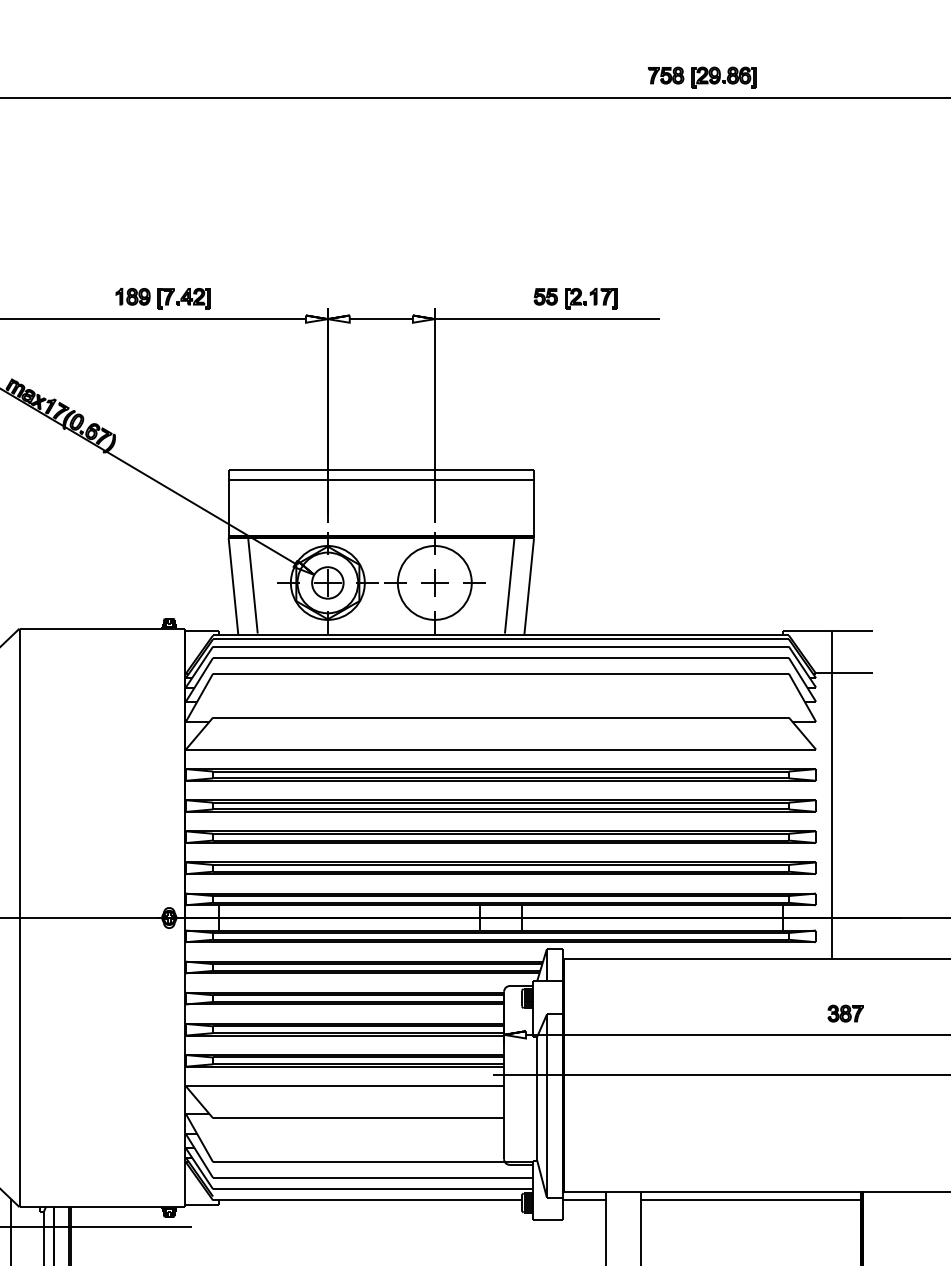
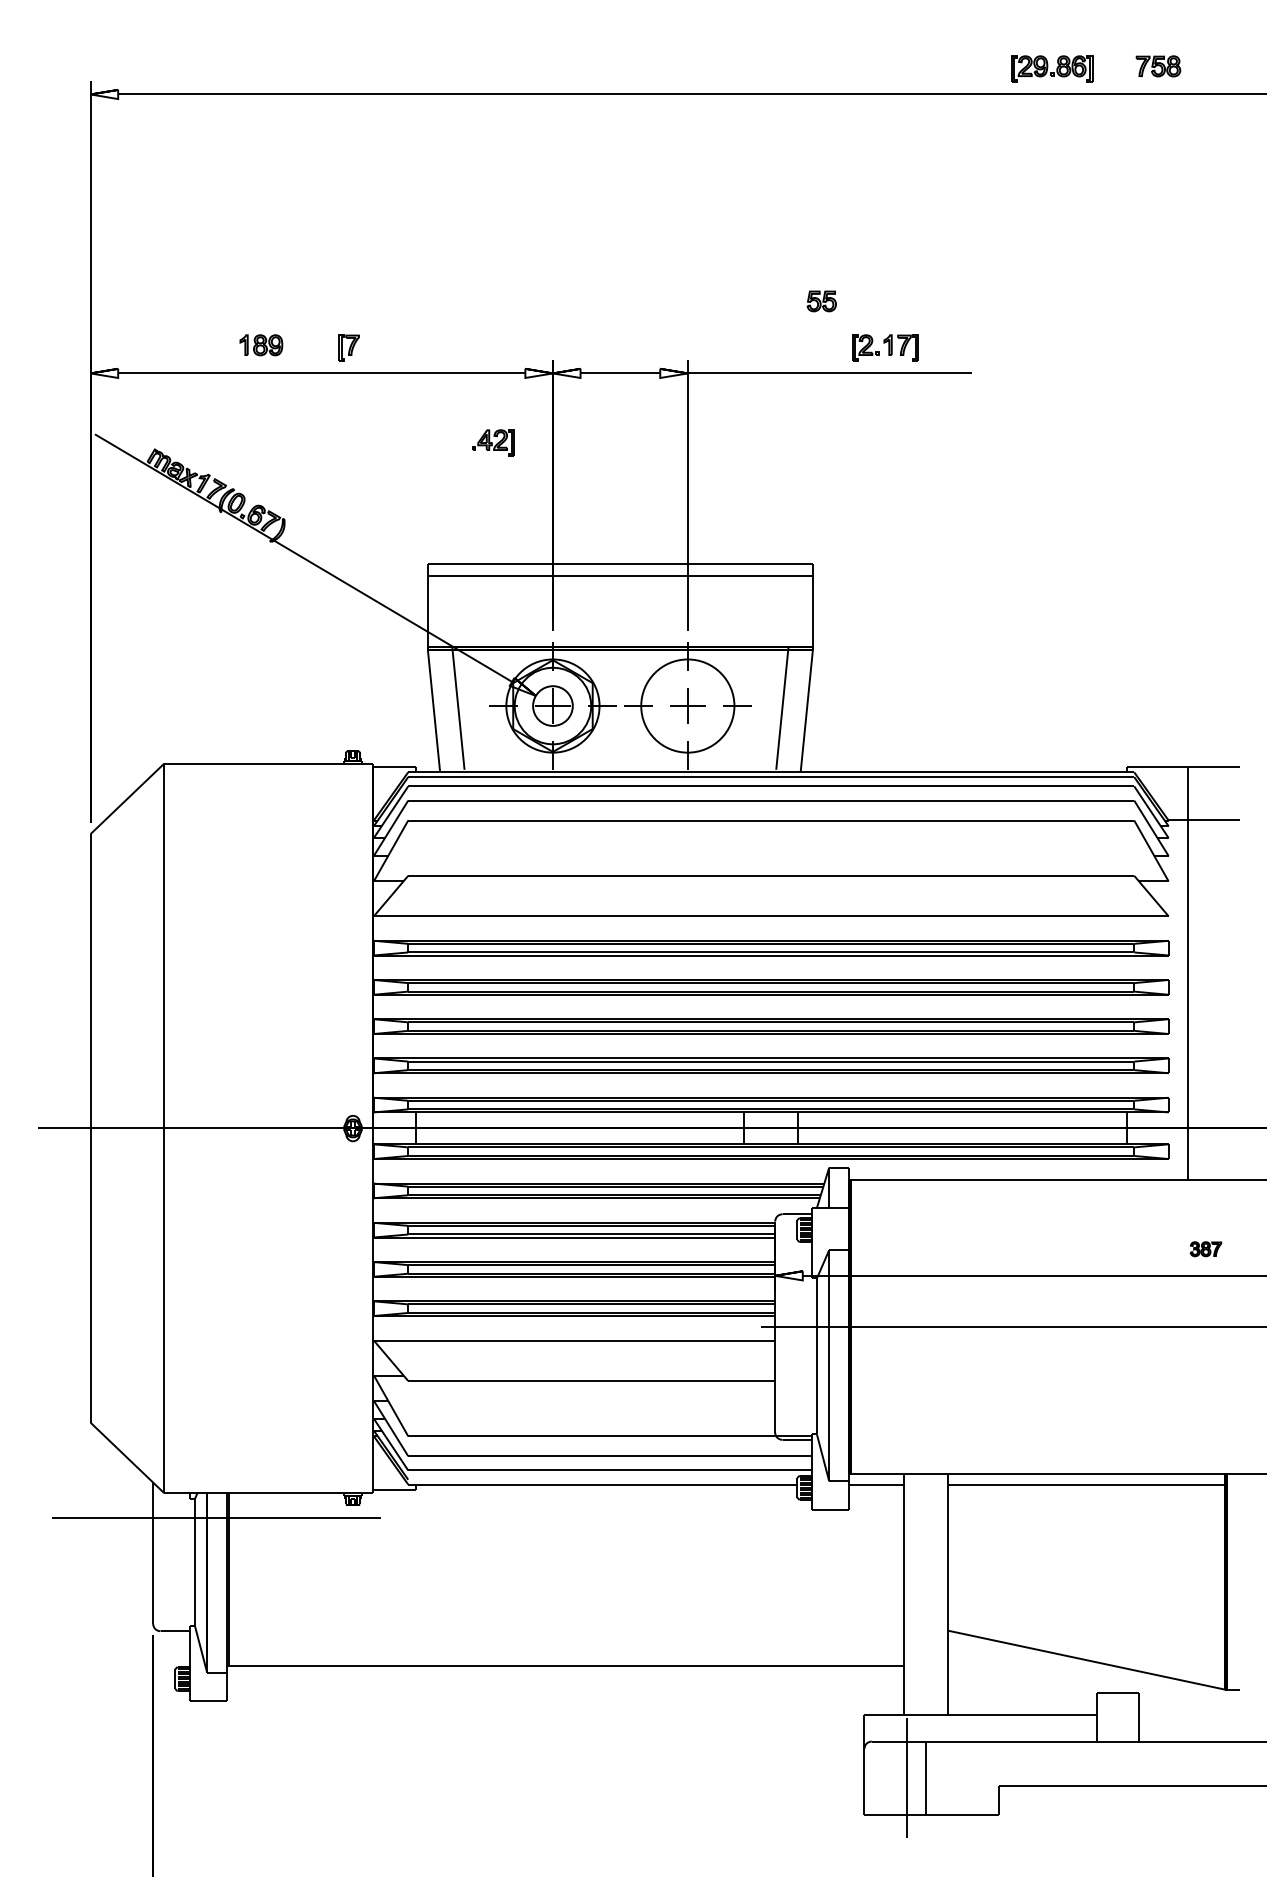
part: (666, 75) -> (1158, 66), moved
part: (133, 296) -> (261, 345), moved
part: (545, 296) -> (821, 301), moved
part: (193, 298) -> (493, 442), moved
part: (845, 1013) -> (1205, 1249), size x0.7

